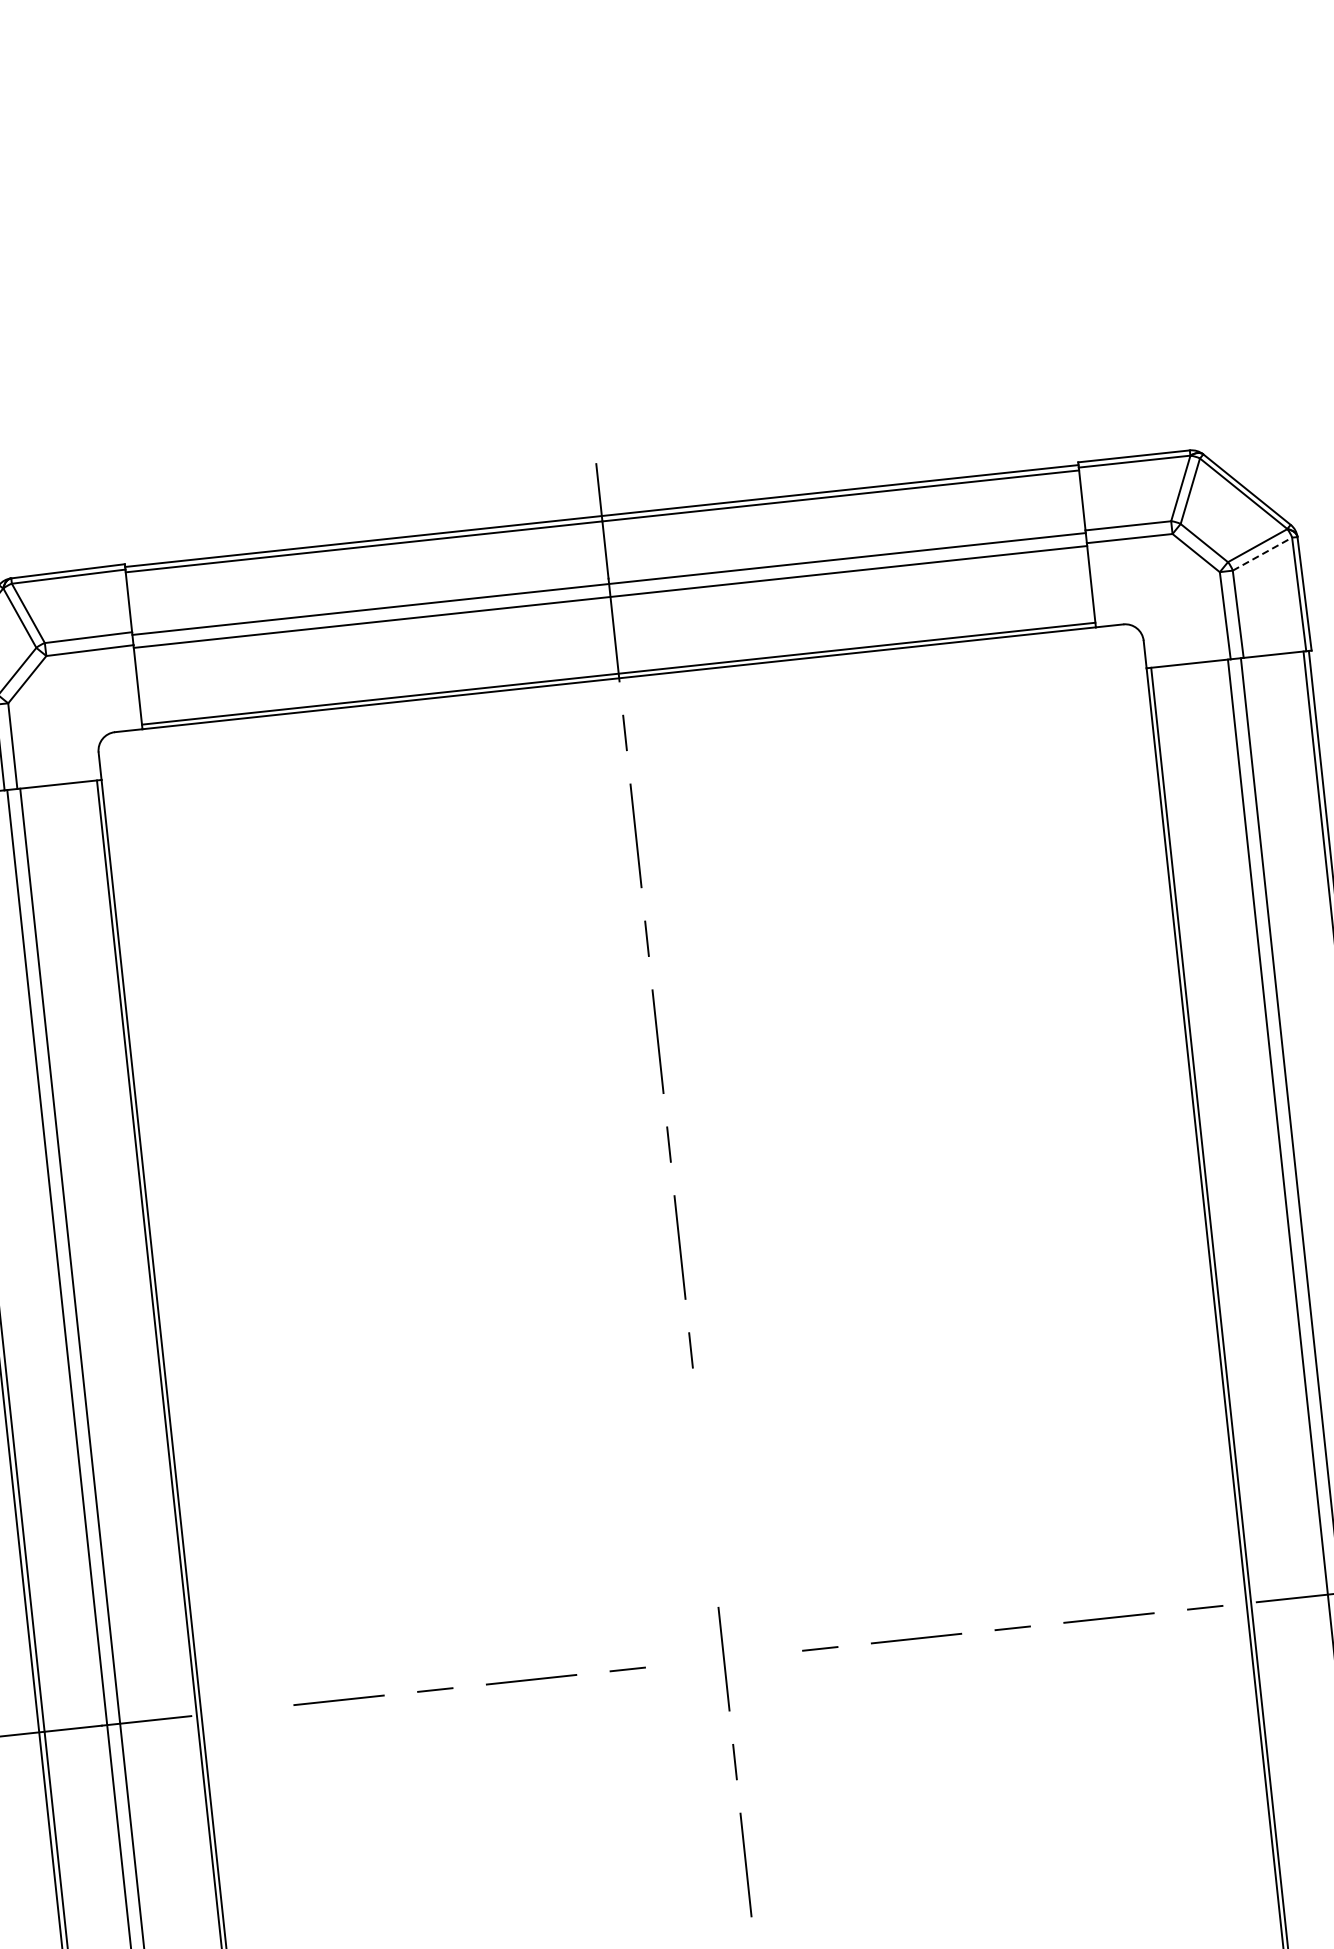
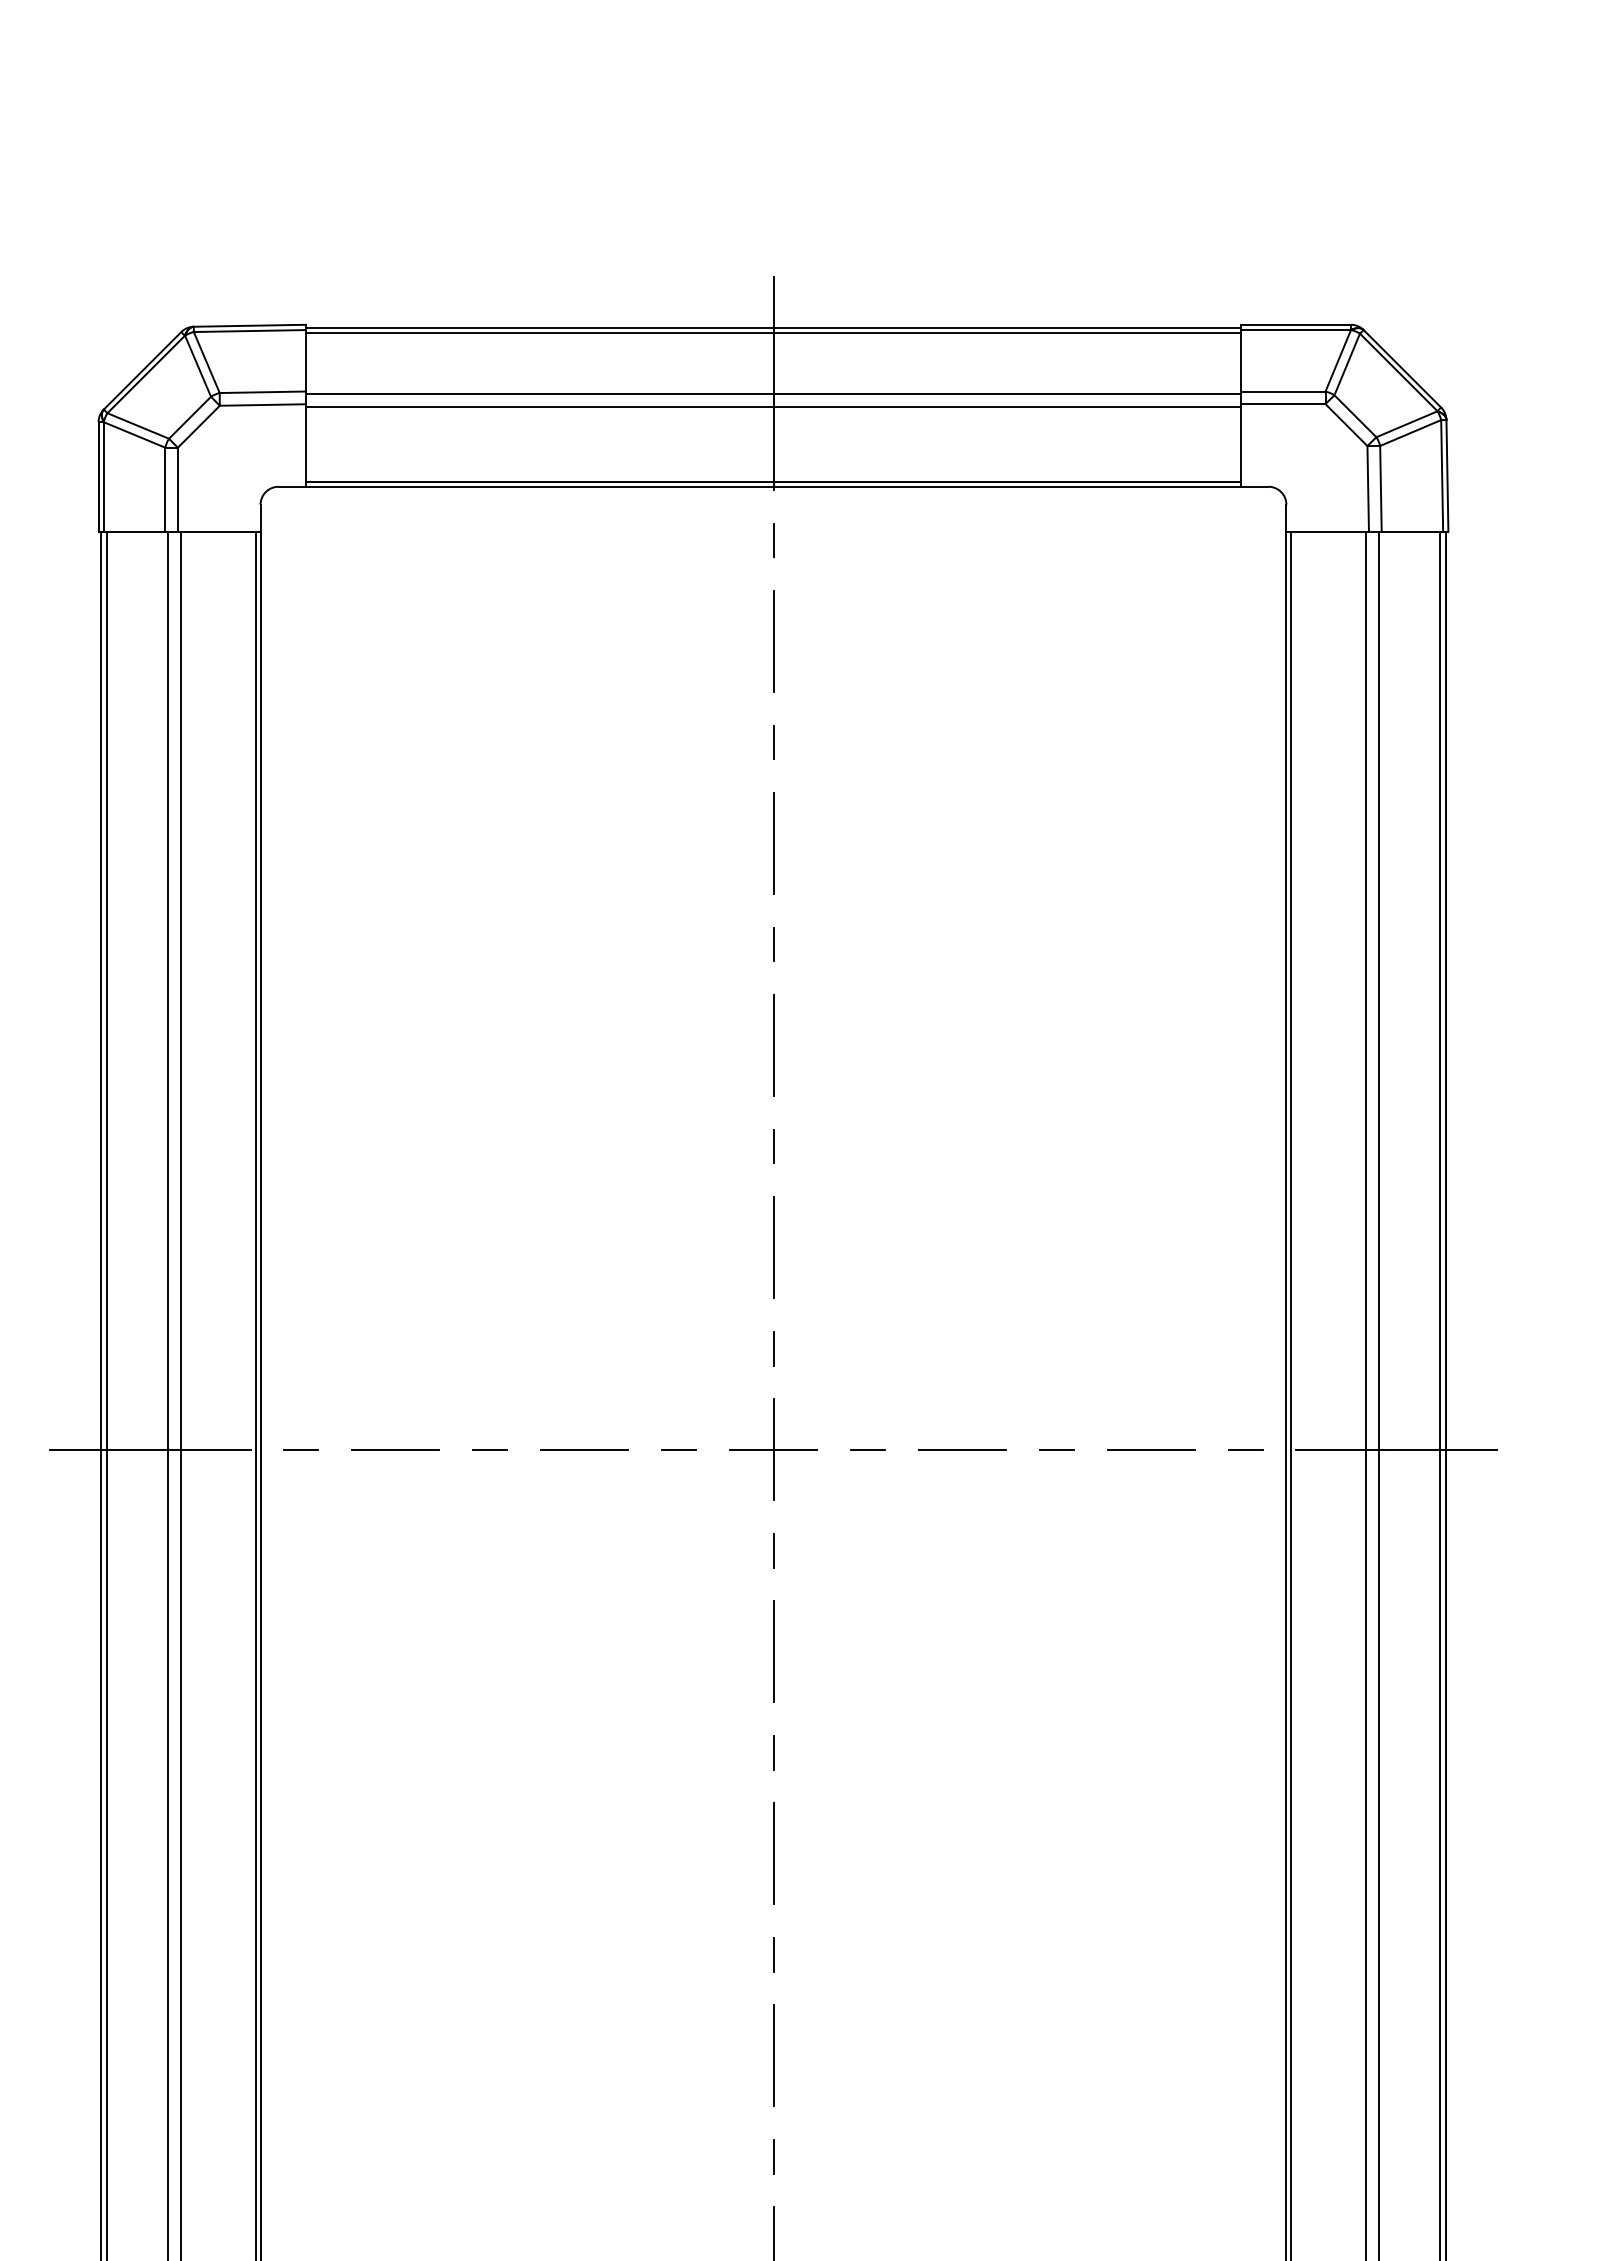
line: (1263, 553) -> (1411, 432), dashed -> solid
line: (702, 1453) -> (773, 1247), added
line: (713, 1556) -> (773, 1348), added
line: (724, 1659) -> (773, 1449), added
line: (242, 1710) -> (300, 1449), added

